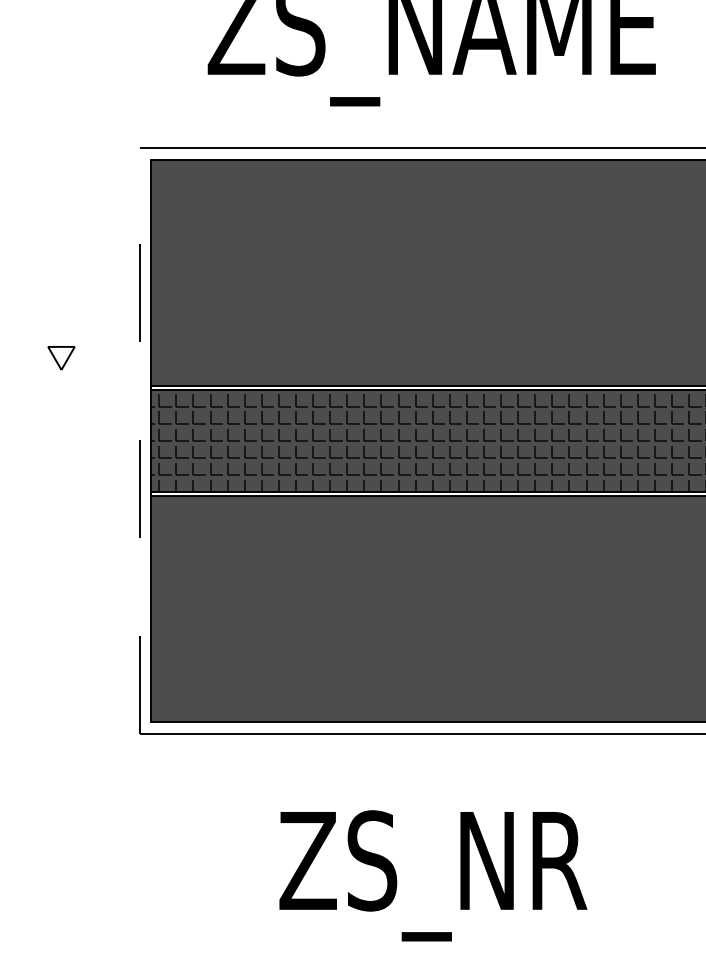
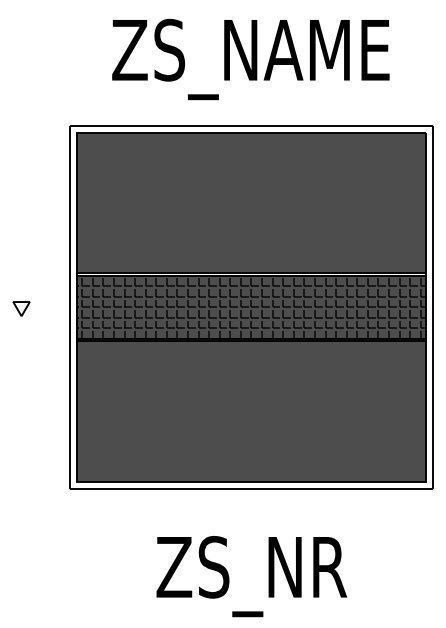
part: (61, 357) -> (21, 308), moved
line: (140, 439) -> (70, 306), dashed -> solid

